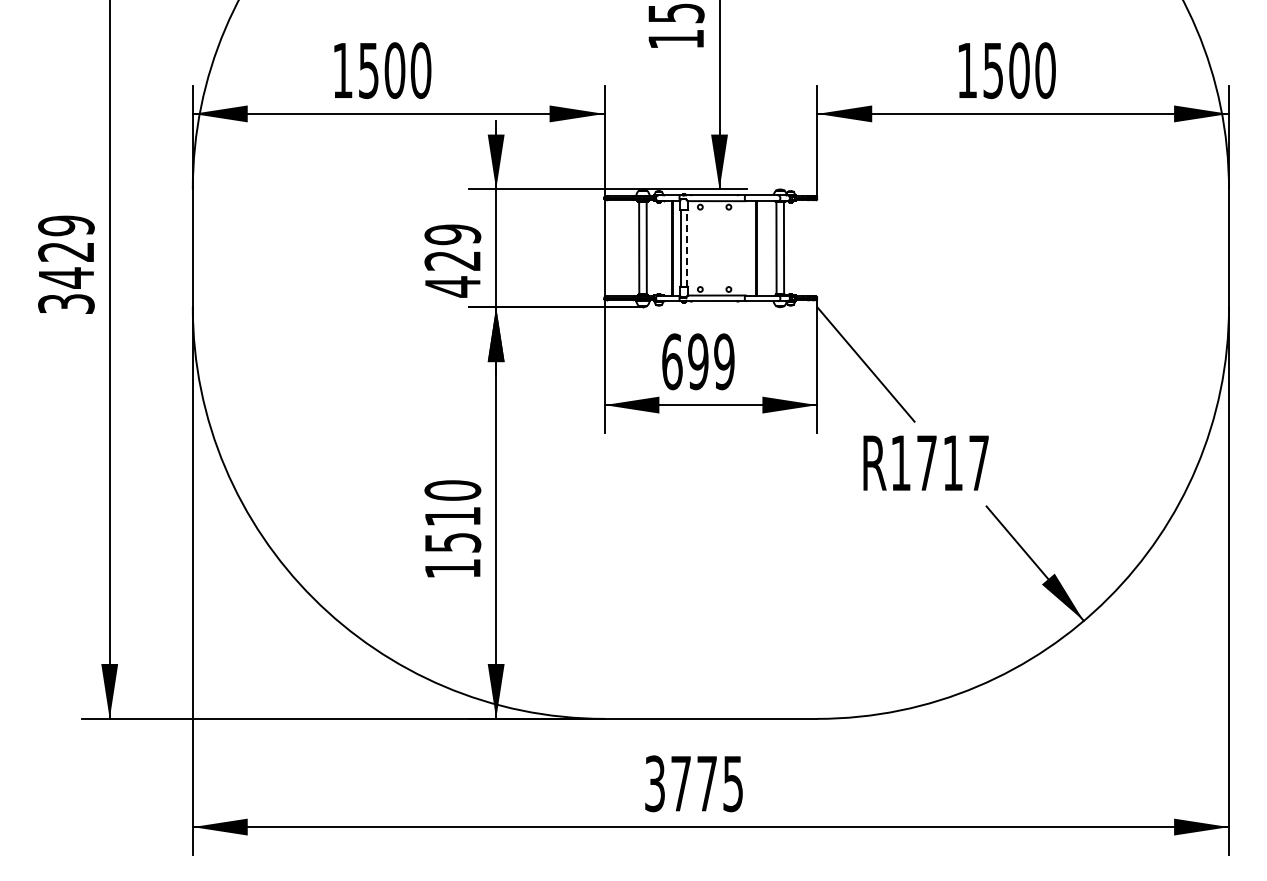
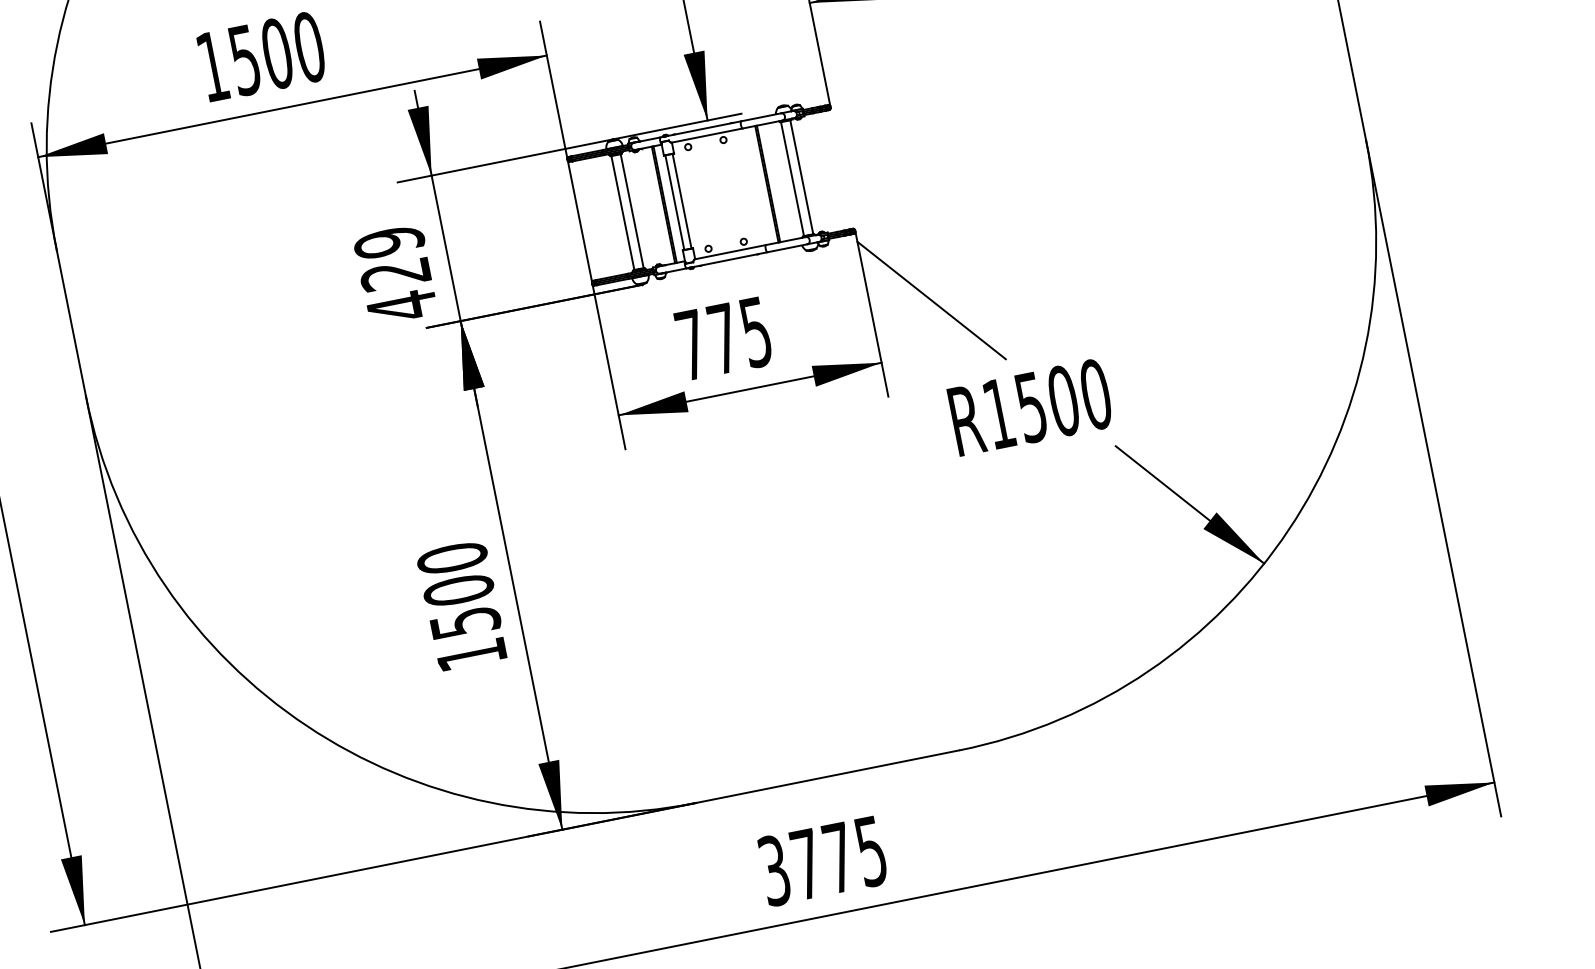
line: (687, 247) -> (682, 200), dashed -> solid
text: (698, 361) -> (724, 338), 699 -> 775
text: (953, 462) -> (1064, 400), R1717 -> R1500
text: (452, 516) -> (458, 590), 1510 -> 1500

